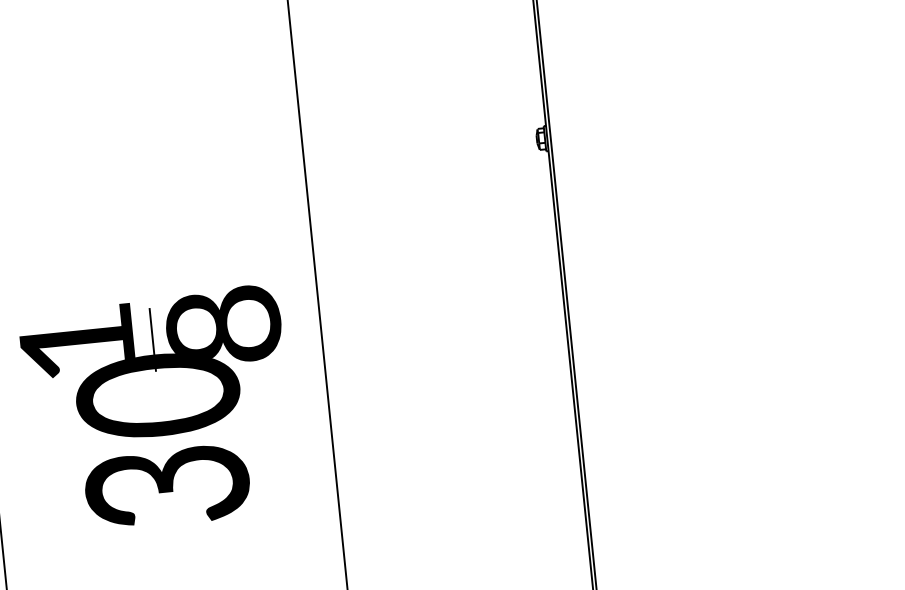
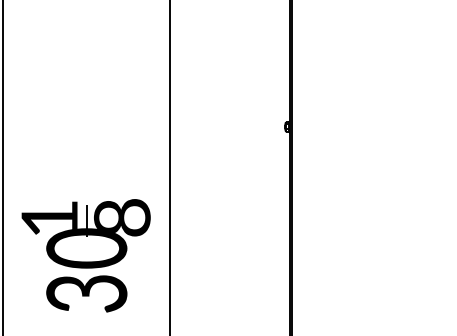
part: (157, 409) -> (85, 255), moved

